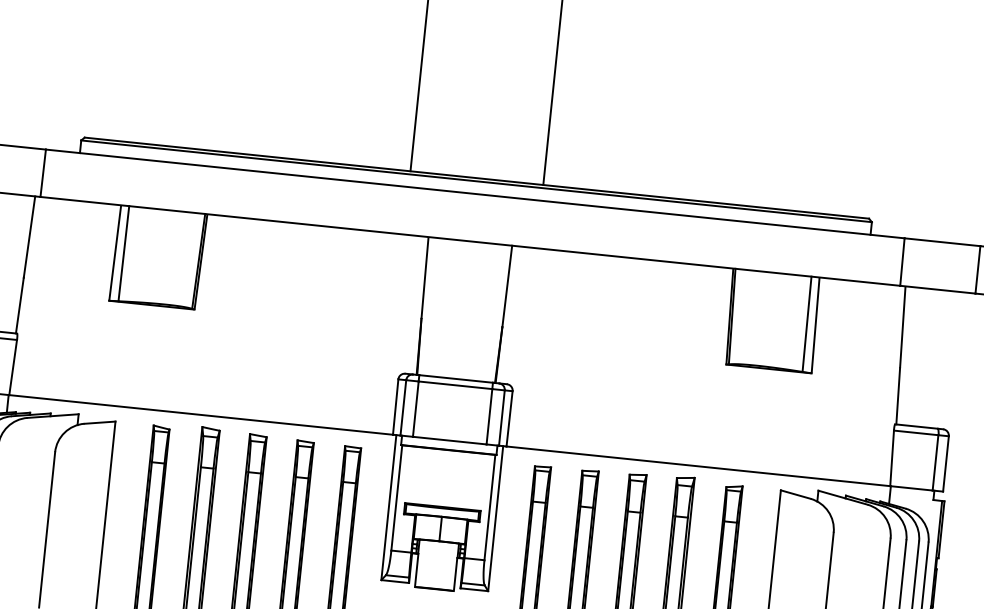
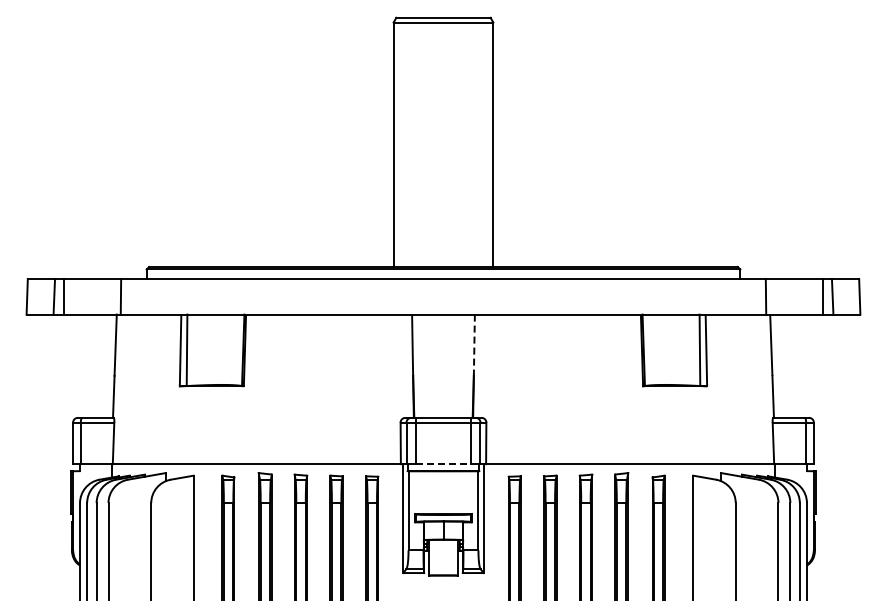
line: (507, 286) -> (474, 345), solid -> dashed
line: (449, 441) -> (443, 464), solid -> dashed

